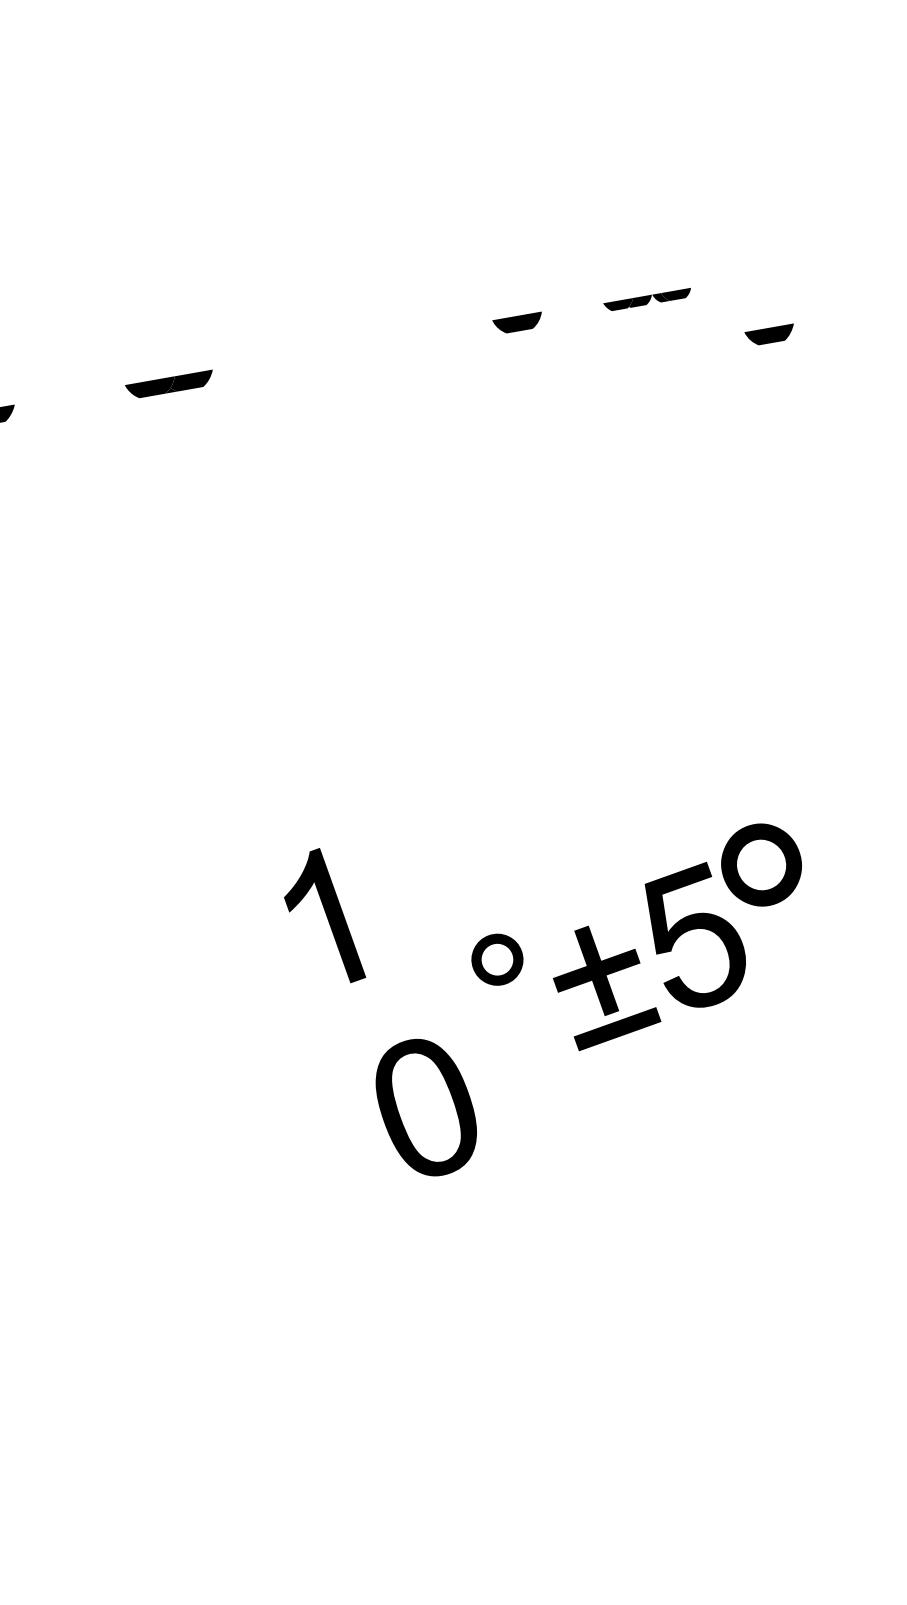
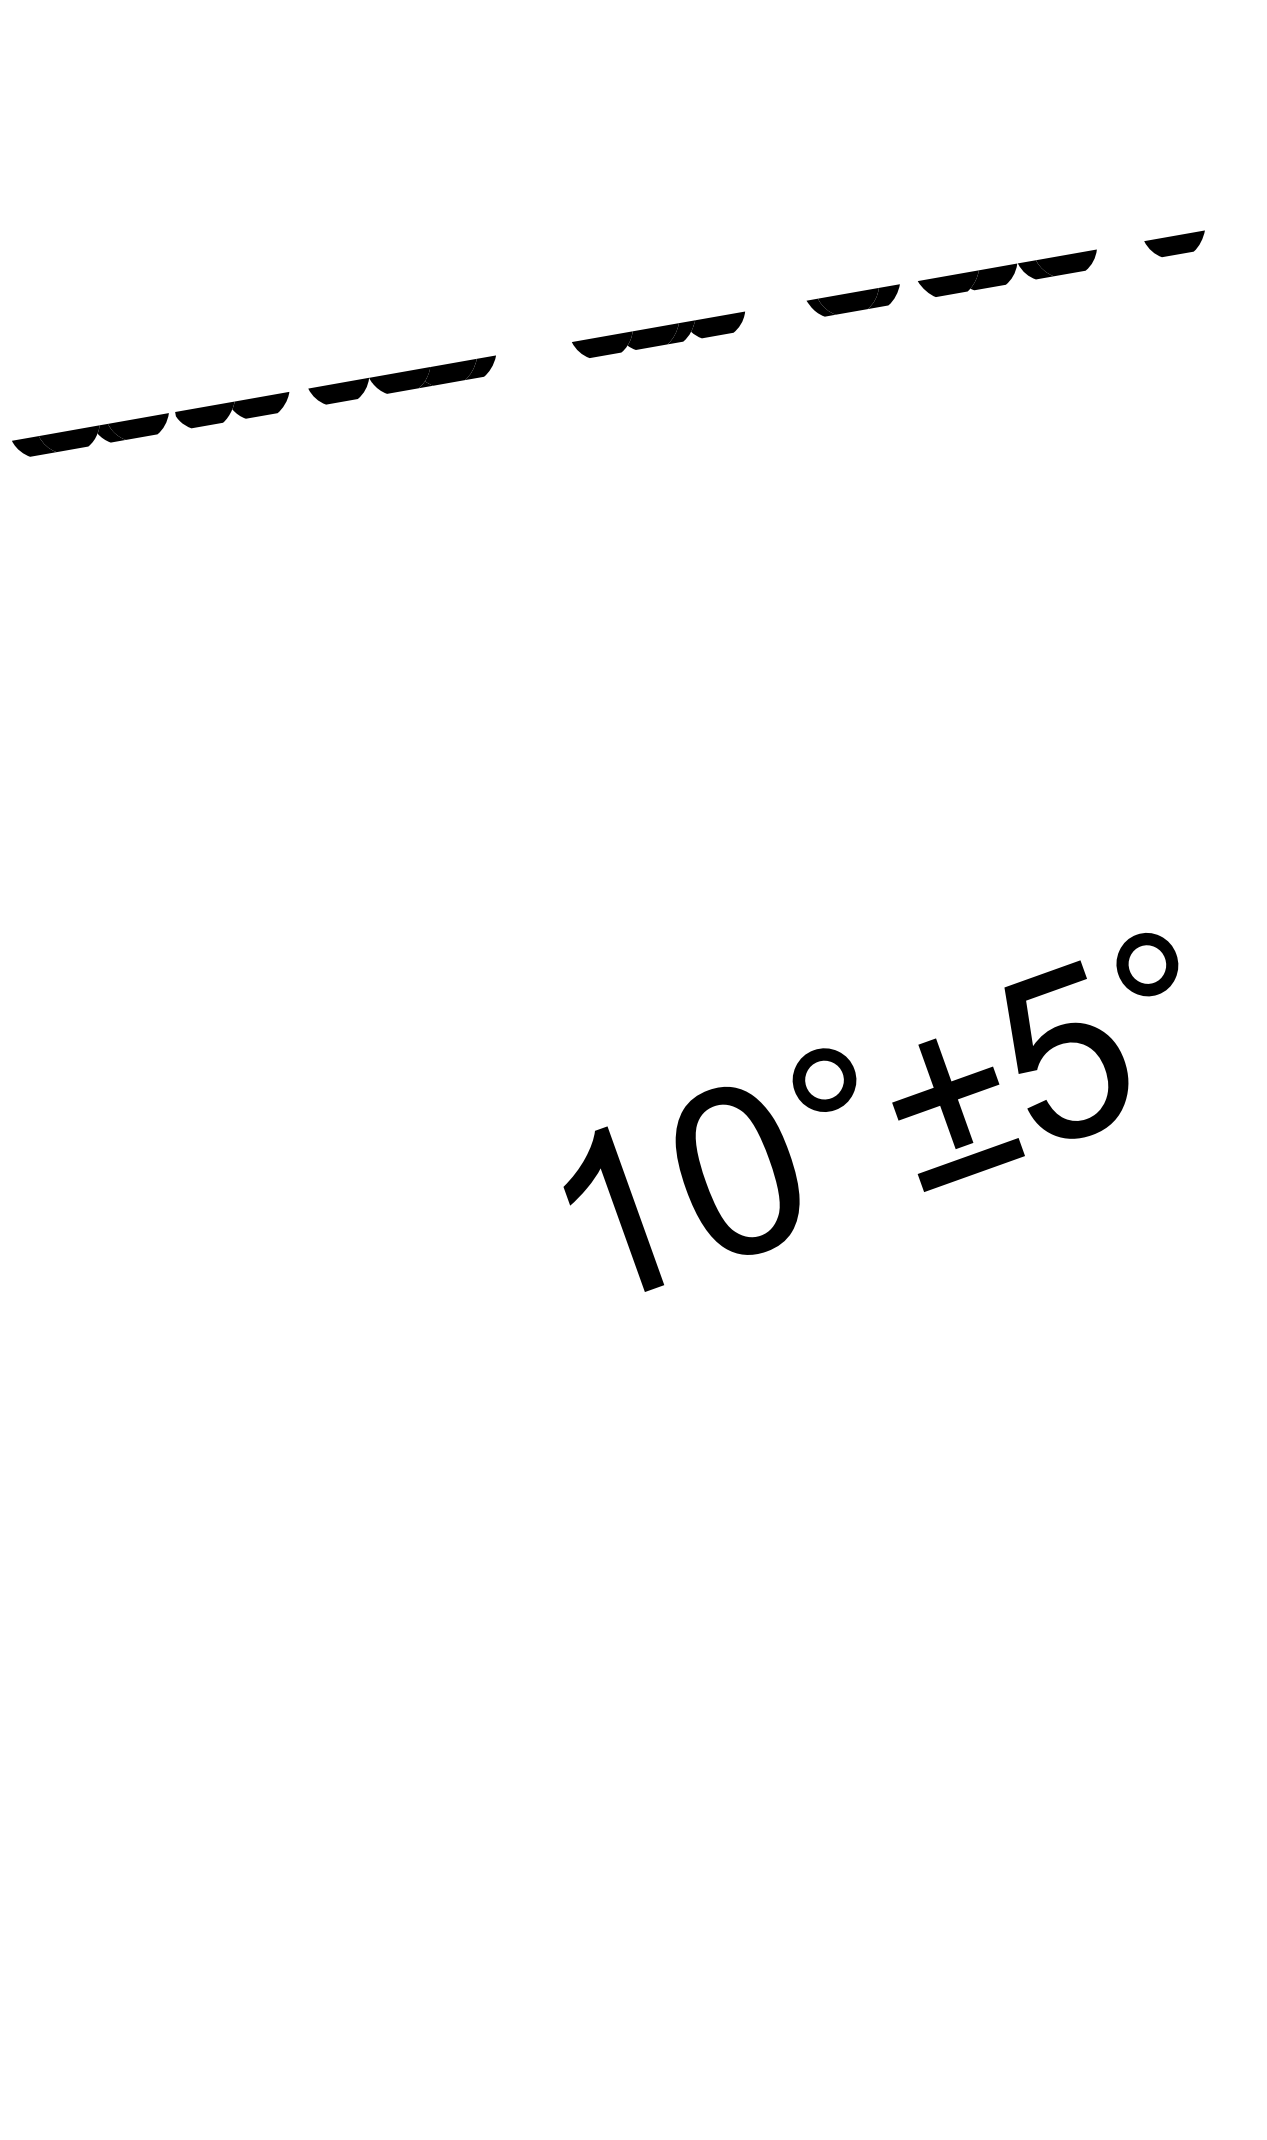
part: (647, 298) -> (1007, 272), size x1.67
fill: (545, 318) -> (883, 296), added
fill: (494, 327) -> (820, 307), added
part: (769, 334) -> (1174, 243), moved
part: (361, 349) -> (658, 334), added
fill: (215, 376) -> (480, 367), added
fill: (99, 395) -> (338, 390), added
fill: (35, 406) -> (260, 404), added
part: (761, 865) -> (1147, 964), size x0.62
part: (324, 915) -> (613, 1208), moved
part: (426, 1107) -> (737, 1170), moved

